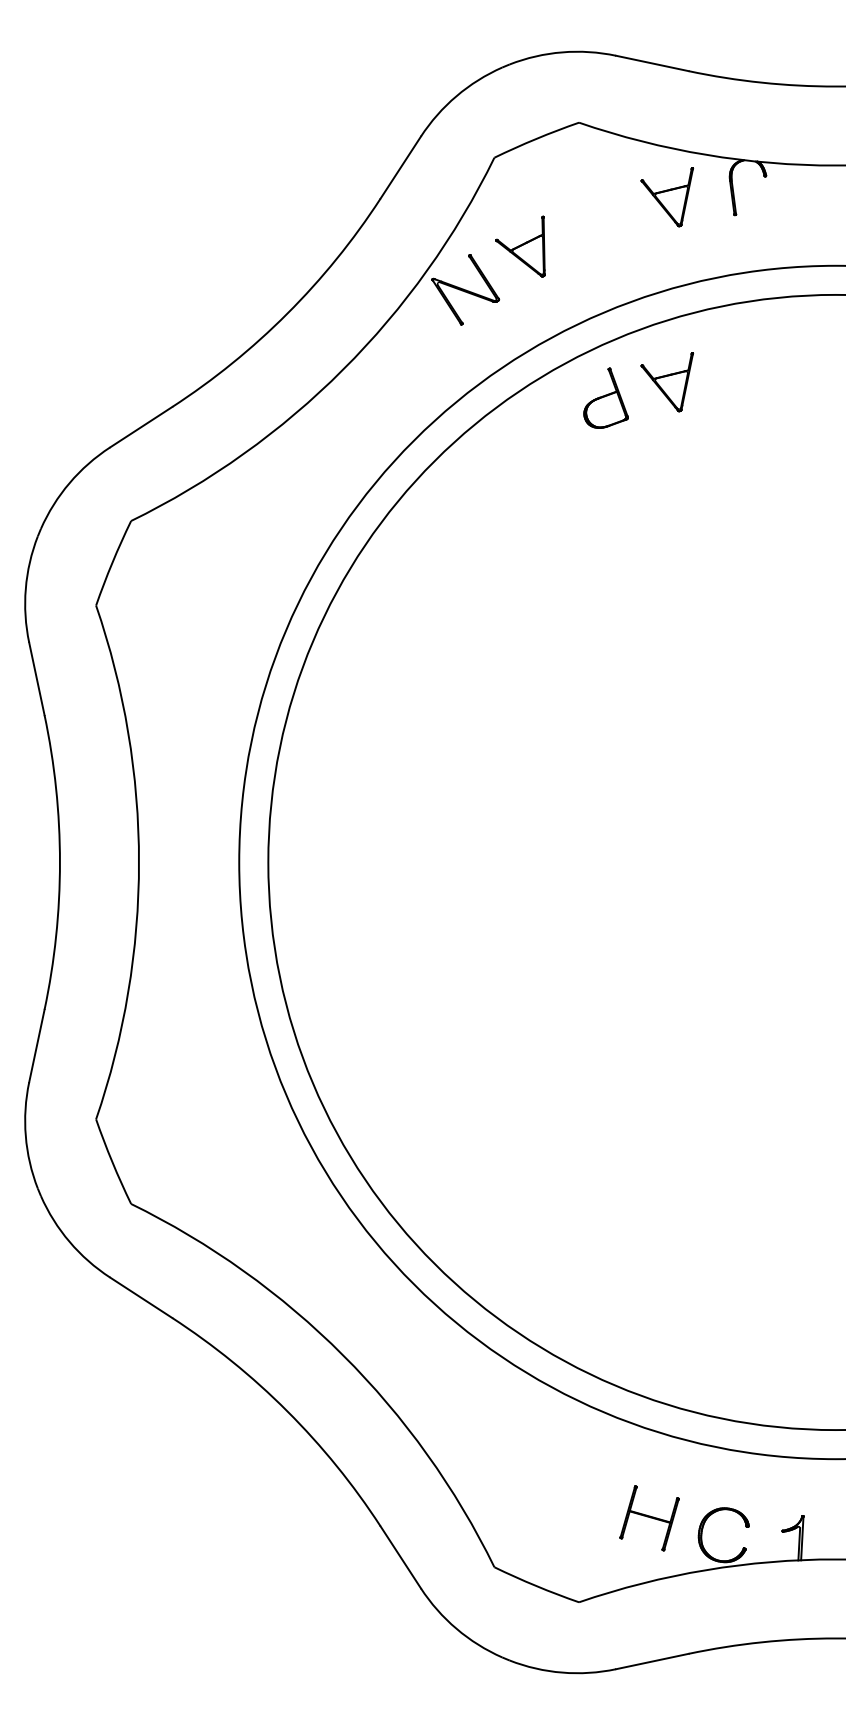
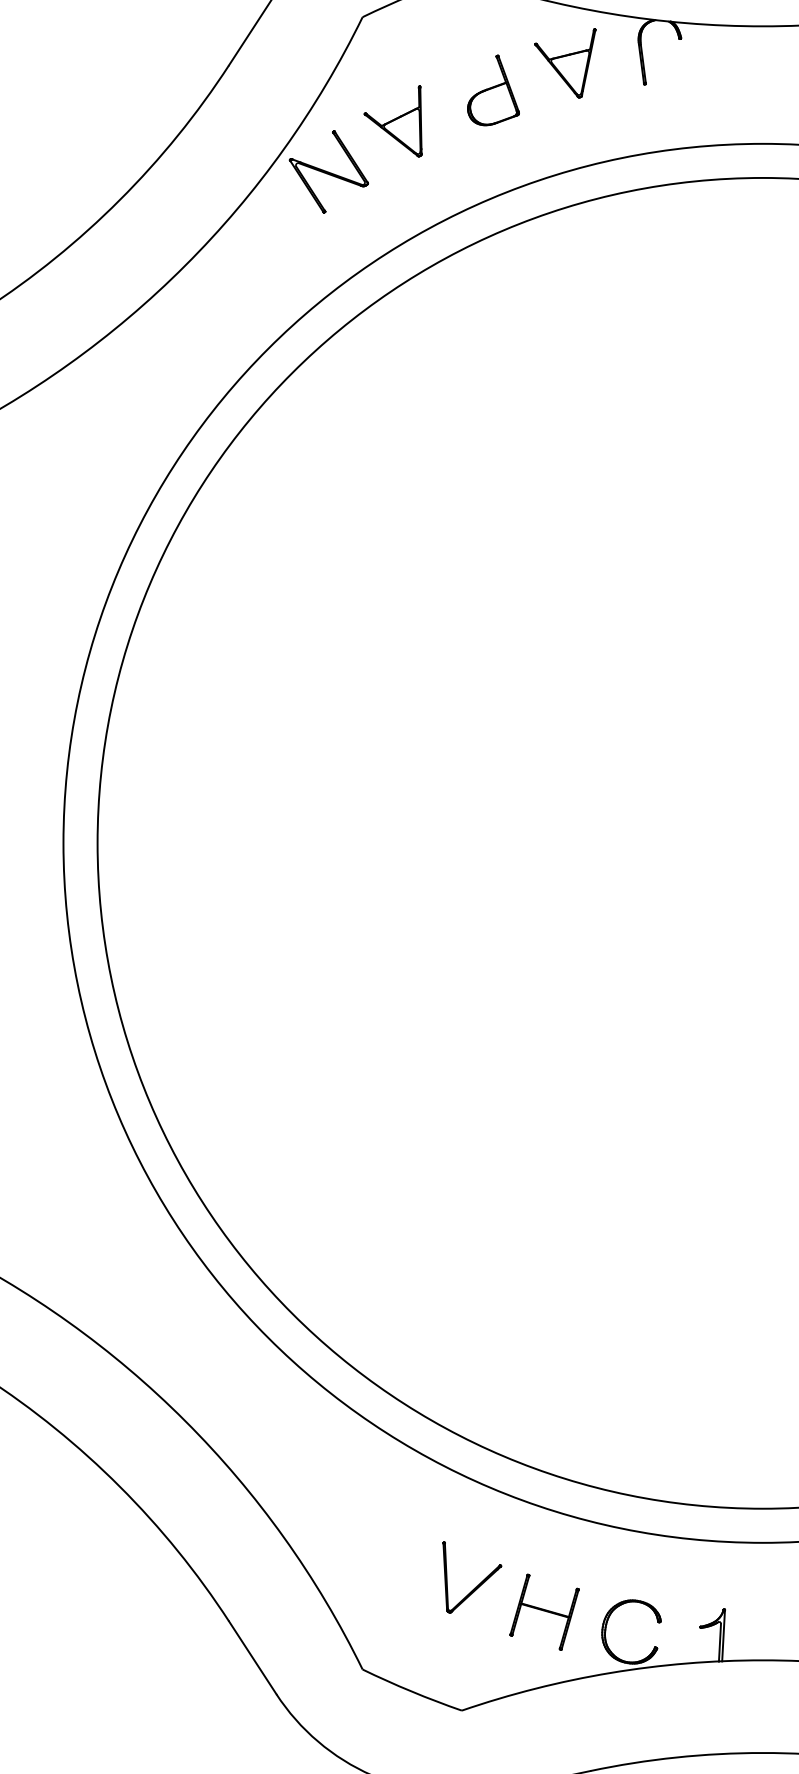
part: (667, 382) -> (565, 280), removed
part: (605, 397) -> (492, 89), moved
part: (592, 1494) -> (477, 1584), added

